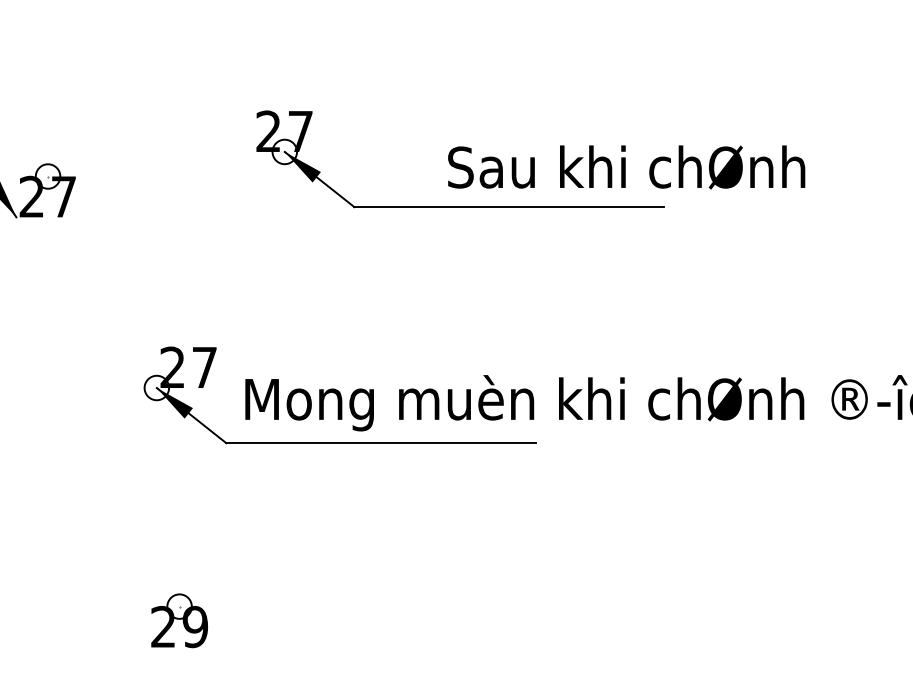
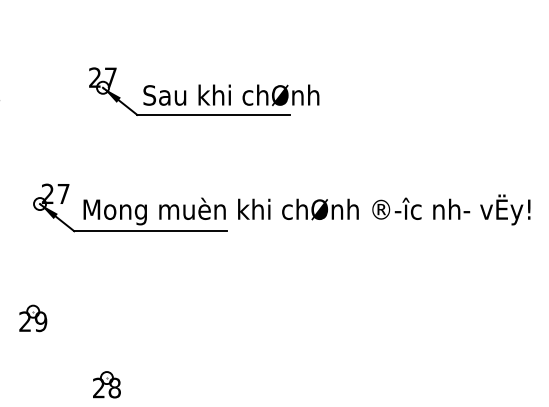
text: (626, 165) -> (231, 94), moved
part: (180, 620) -> (33, 318), moved

